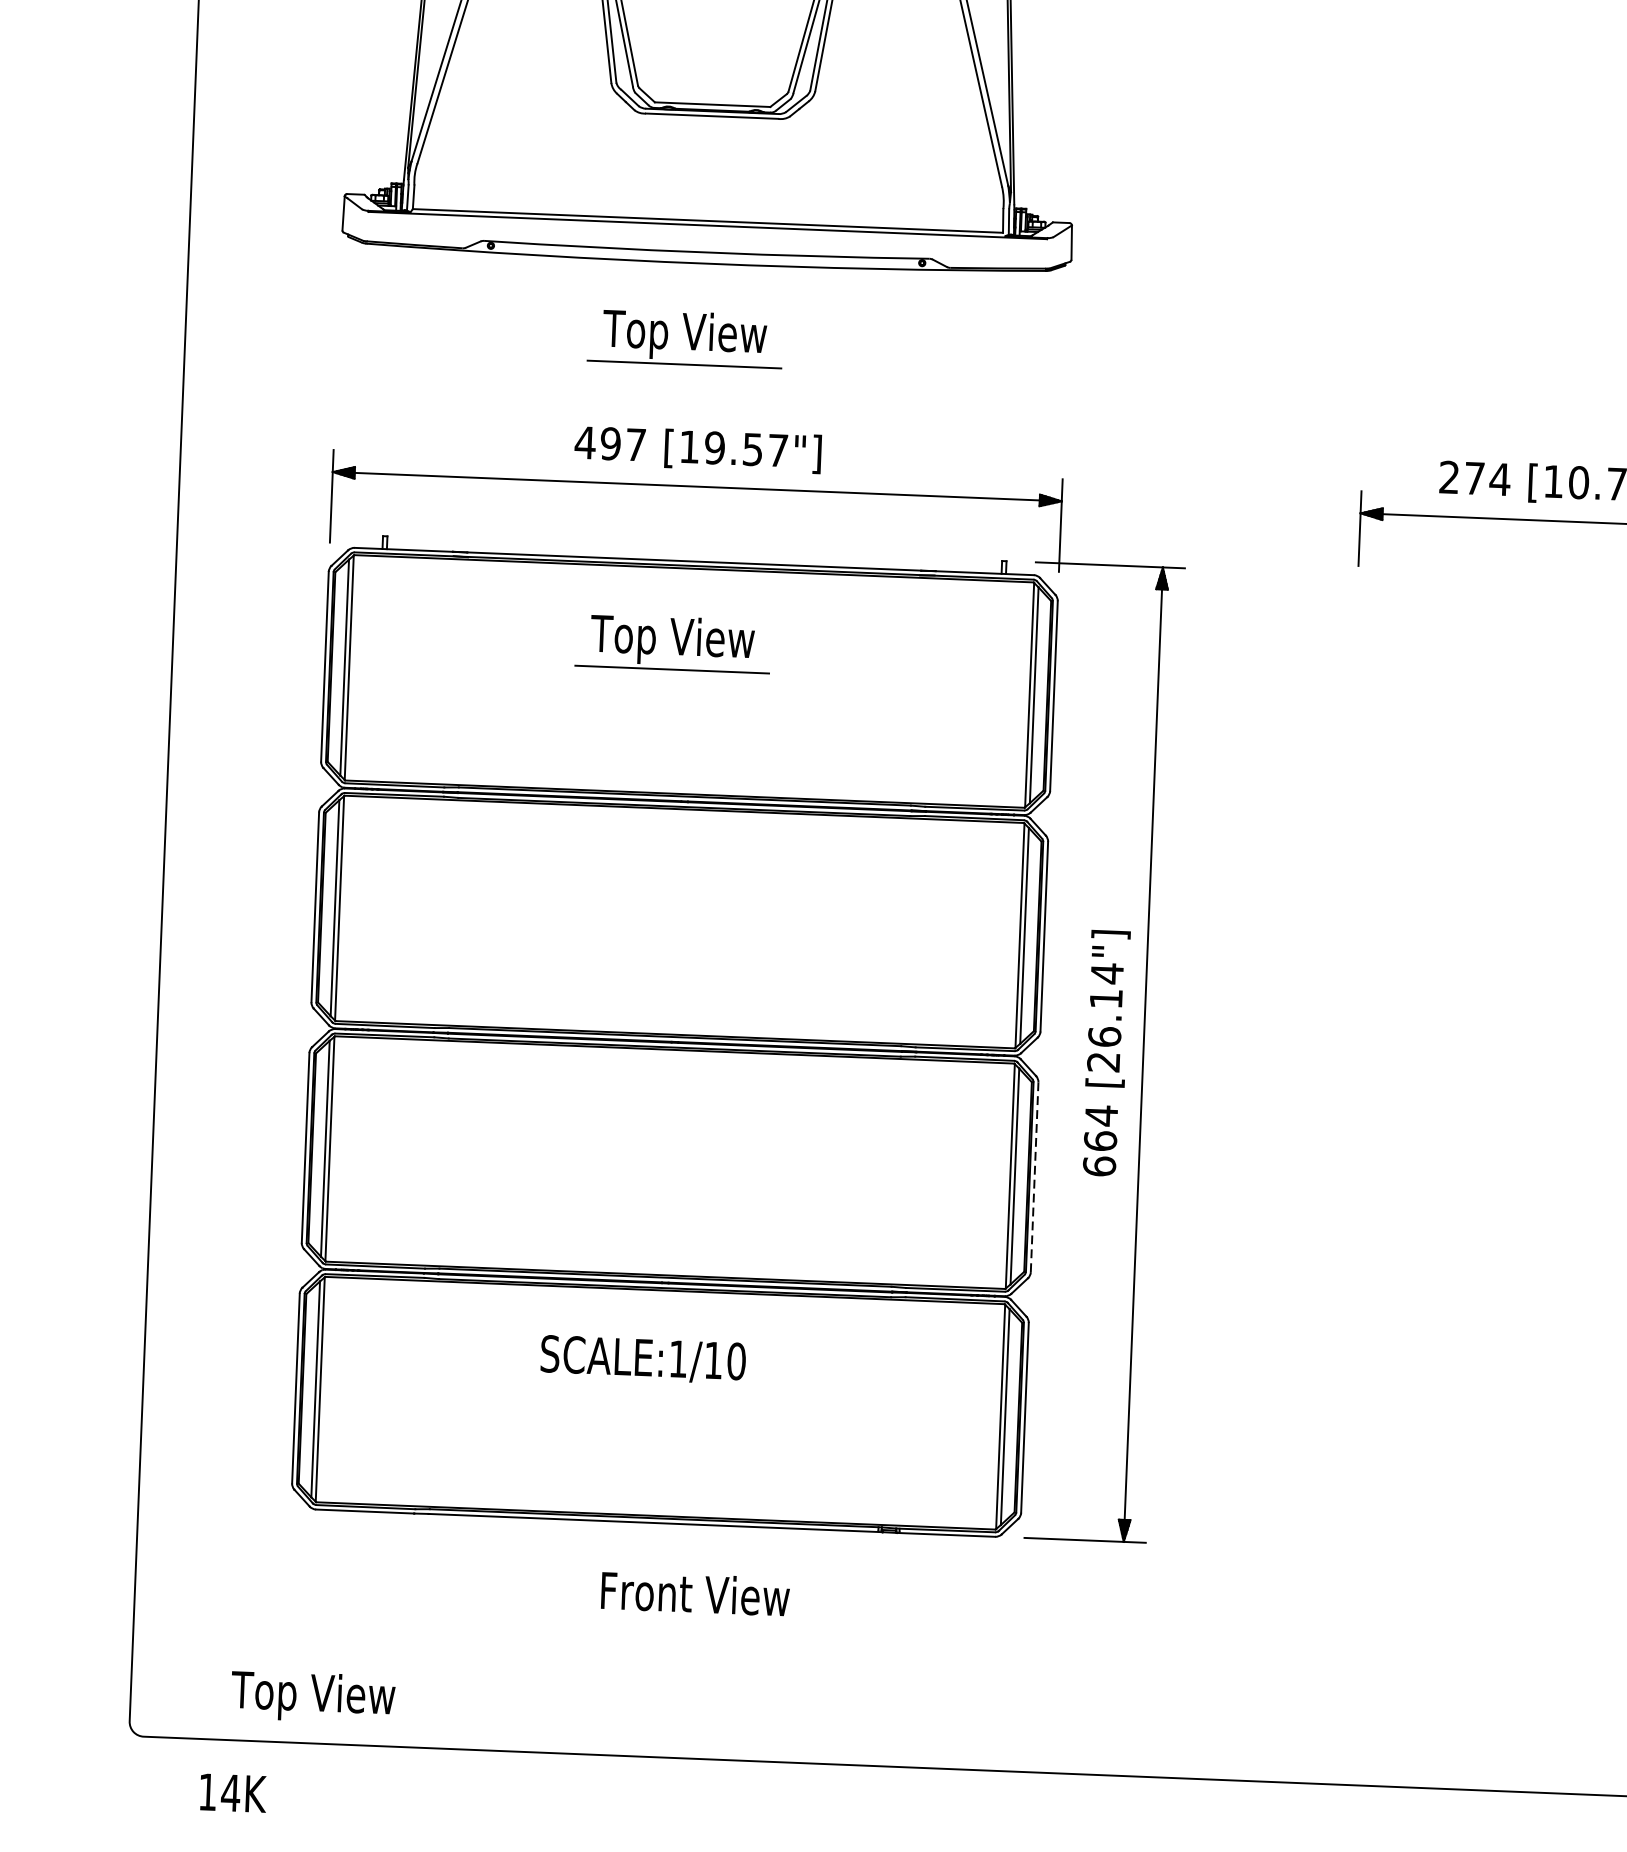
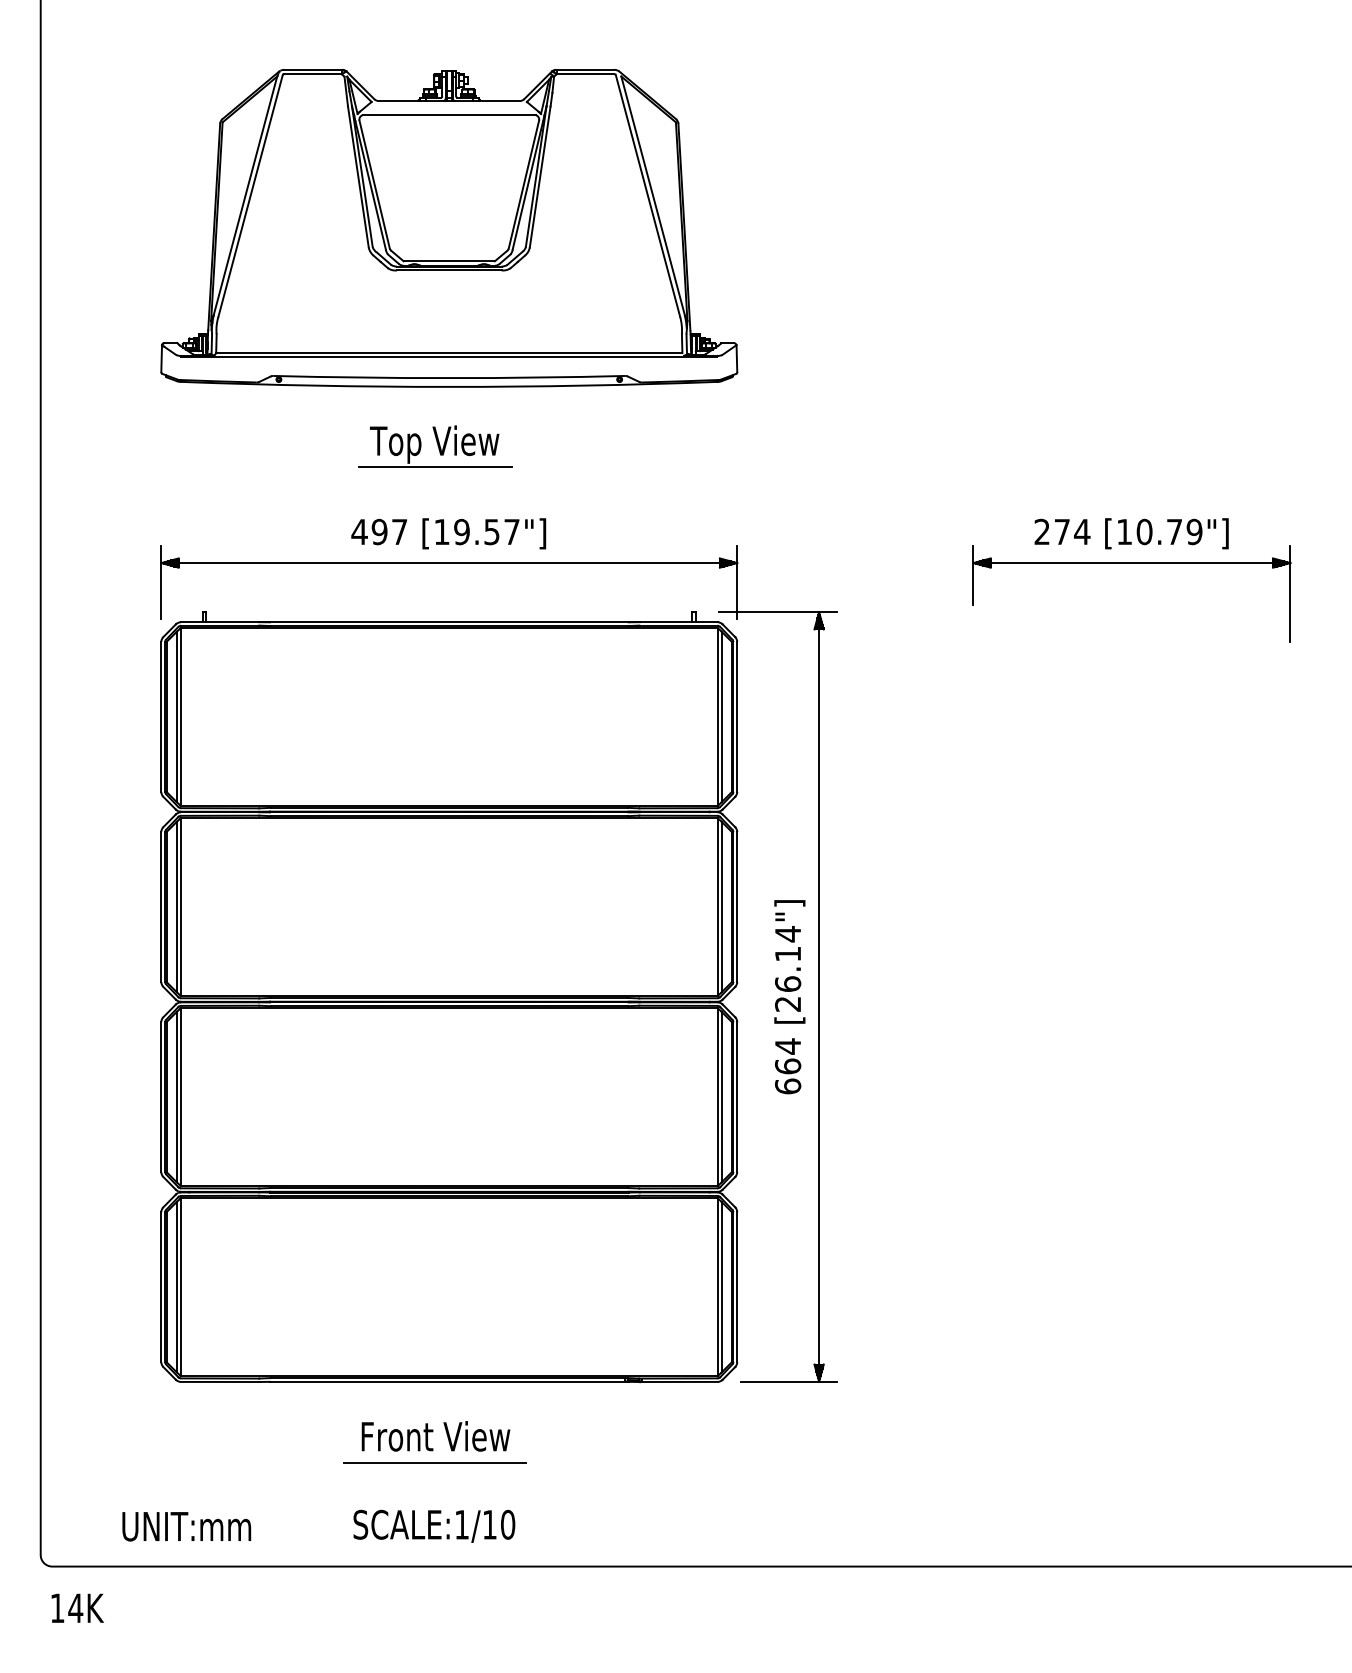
part: (673, 643) -> (435, 687), removed
line: (1034, 1177) -> (737, 1097), dashed -> solid
text: (643, 1358) -> (434, 1525), moved
text: (694, 1593) -> (435, 1436), moved
line: (634, 1624) -> (435, 1462), added
text: (314, 1696) -> (185, 1529), Top View -> UNIT:mm
text: (233, 1792) -> (77, 1607), moved

